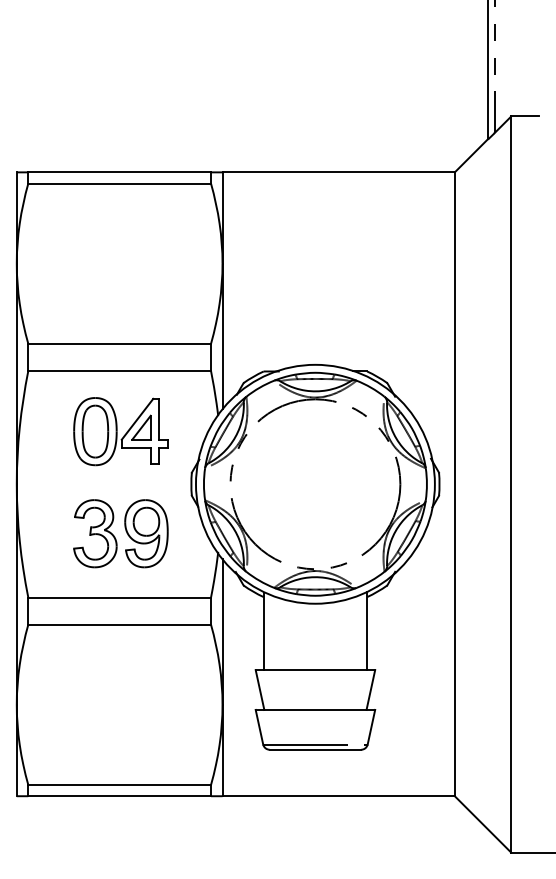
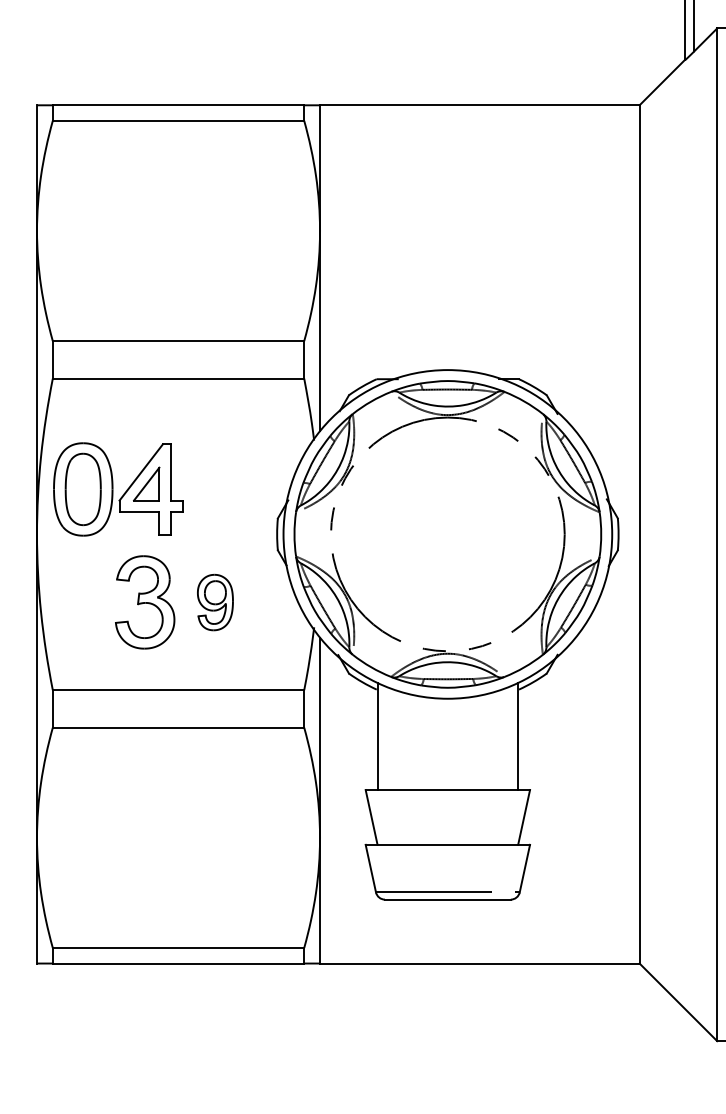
part: (120, 431) -> (117, 489), moved
part: (146, 533) -> (215, 602), size x0.6

